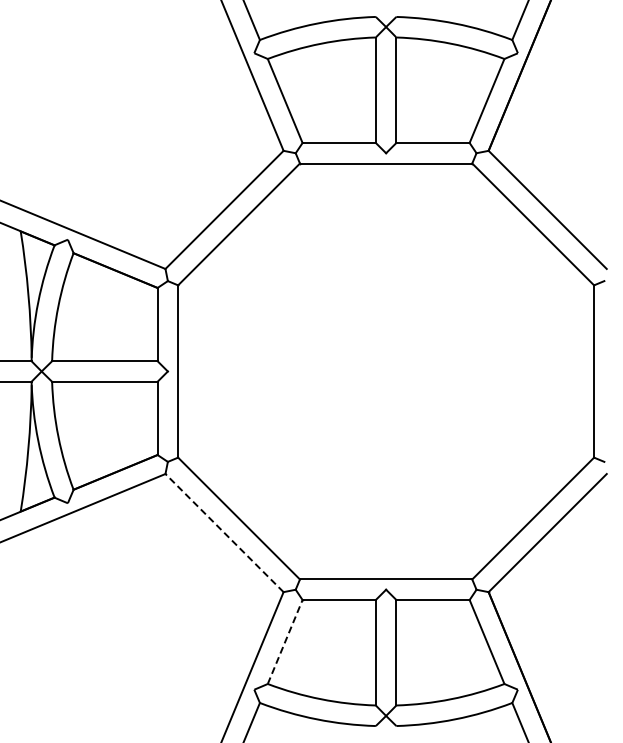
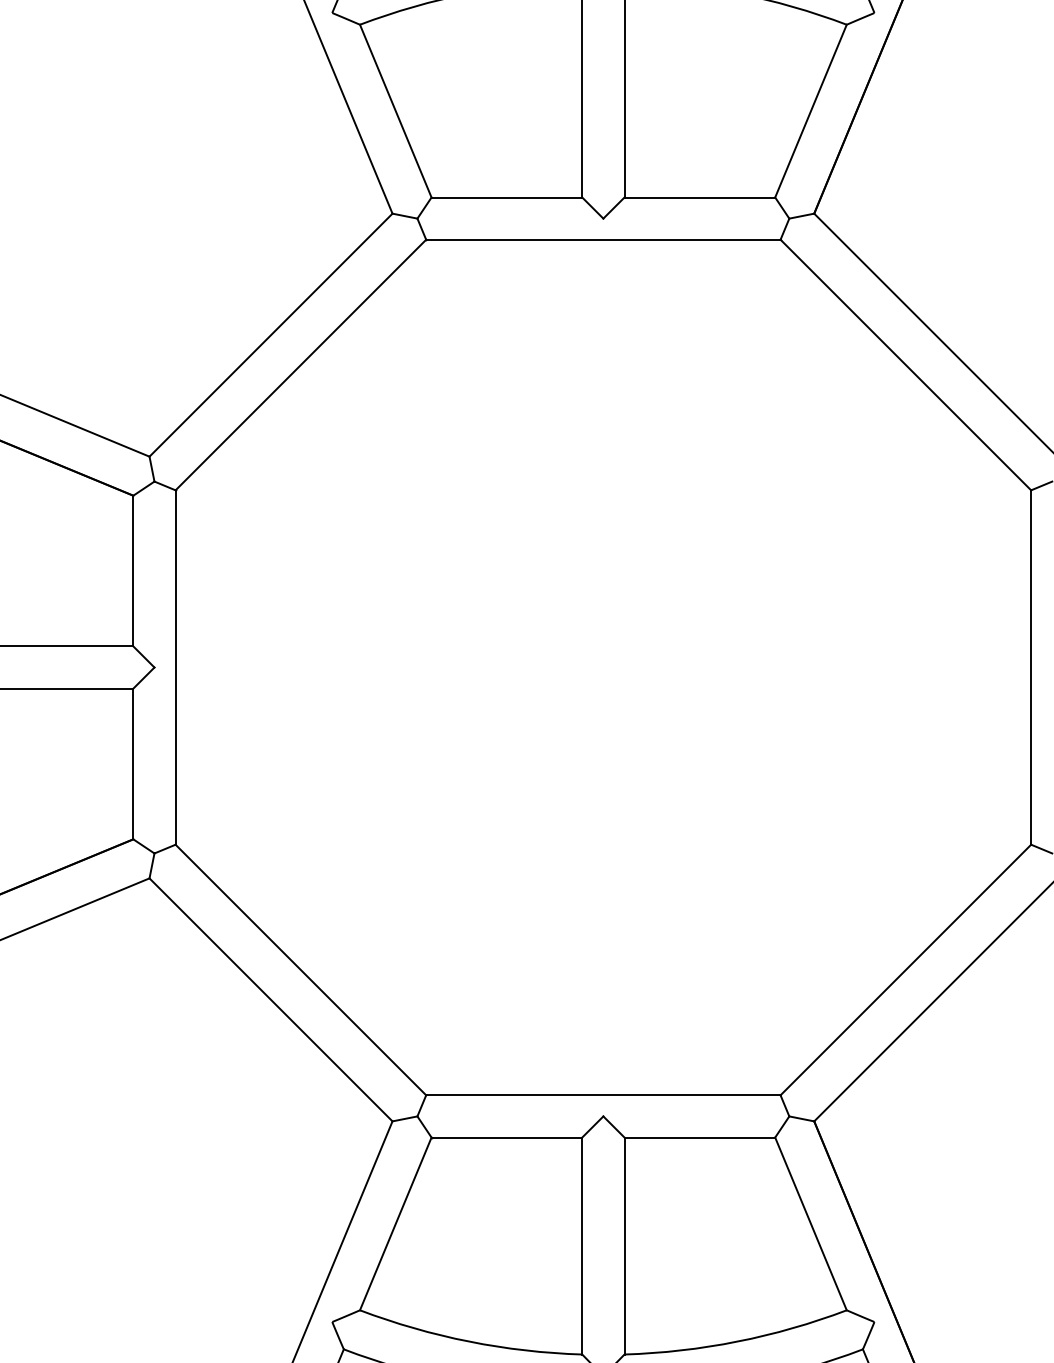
line: (224, 533) -> (270, 1000), dashed -> solid
line: (285, 641) -> (396, 1222), dashed -> solid

